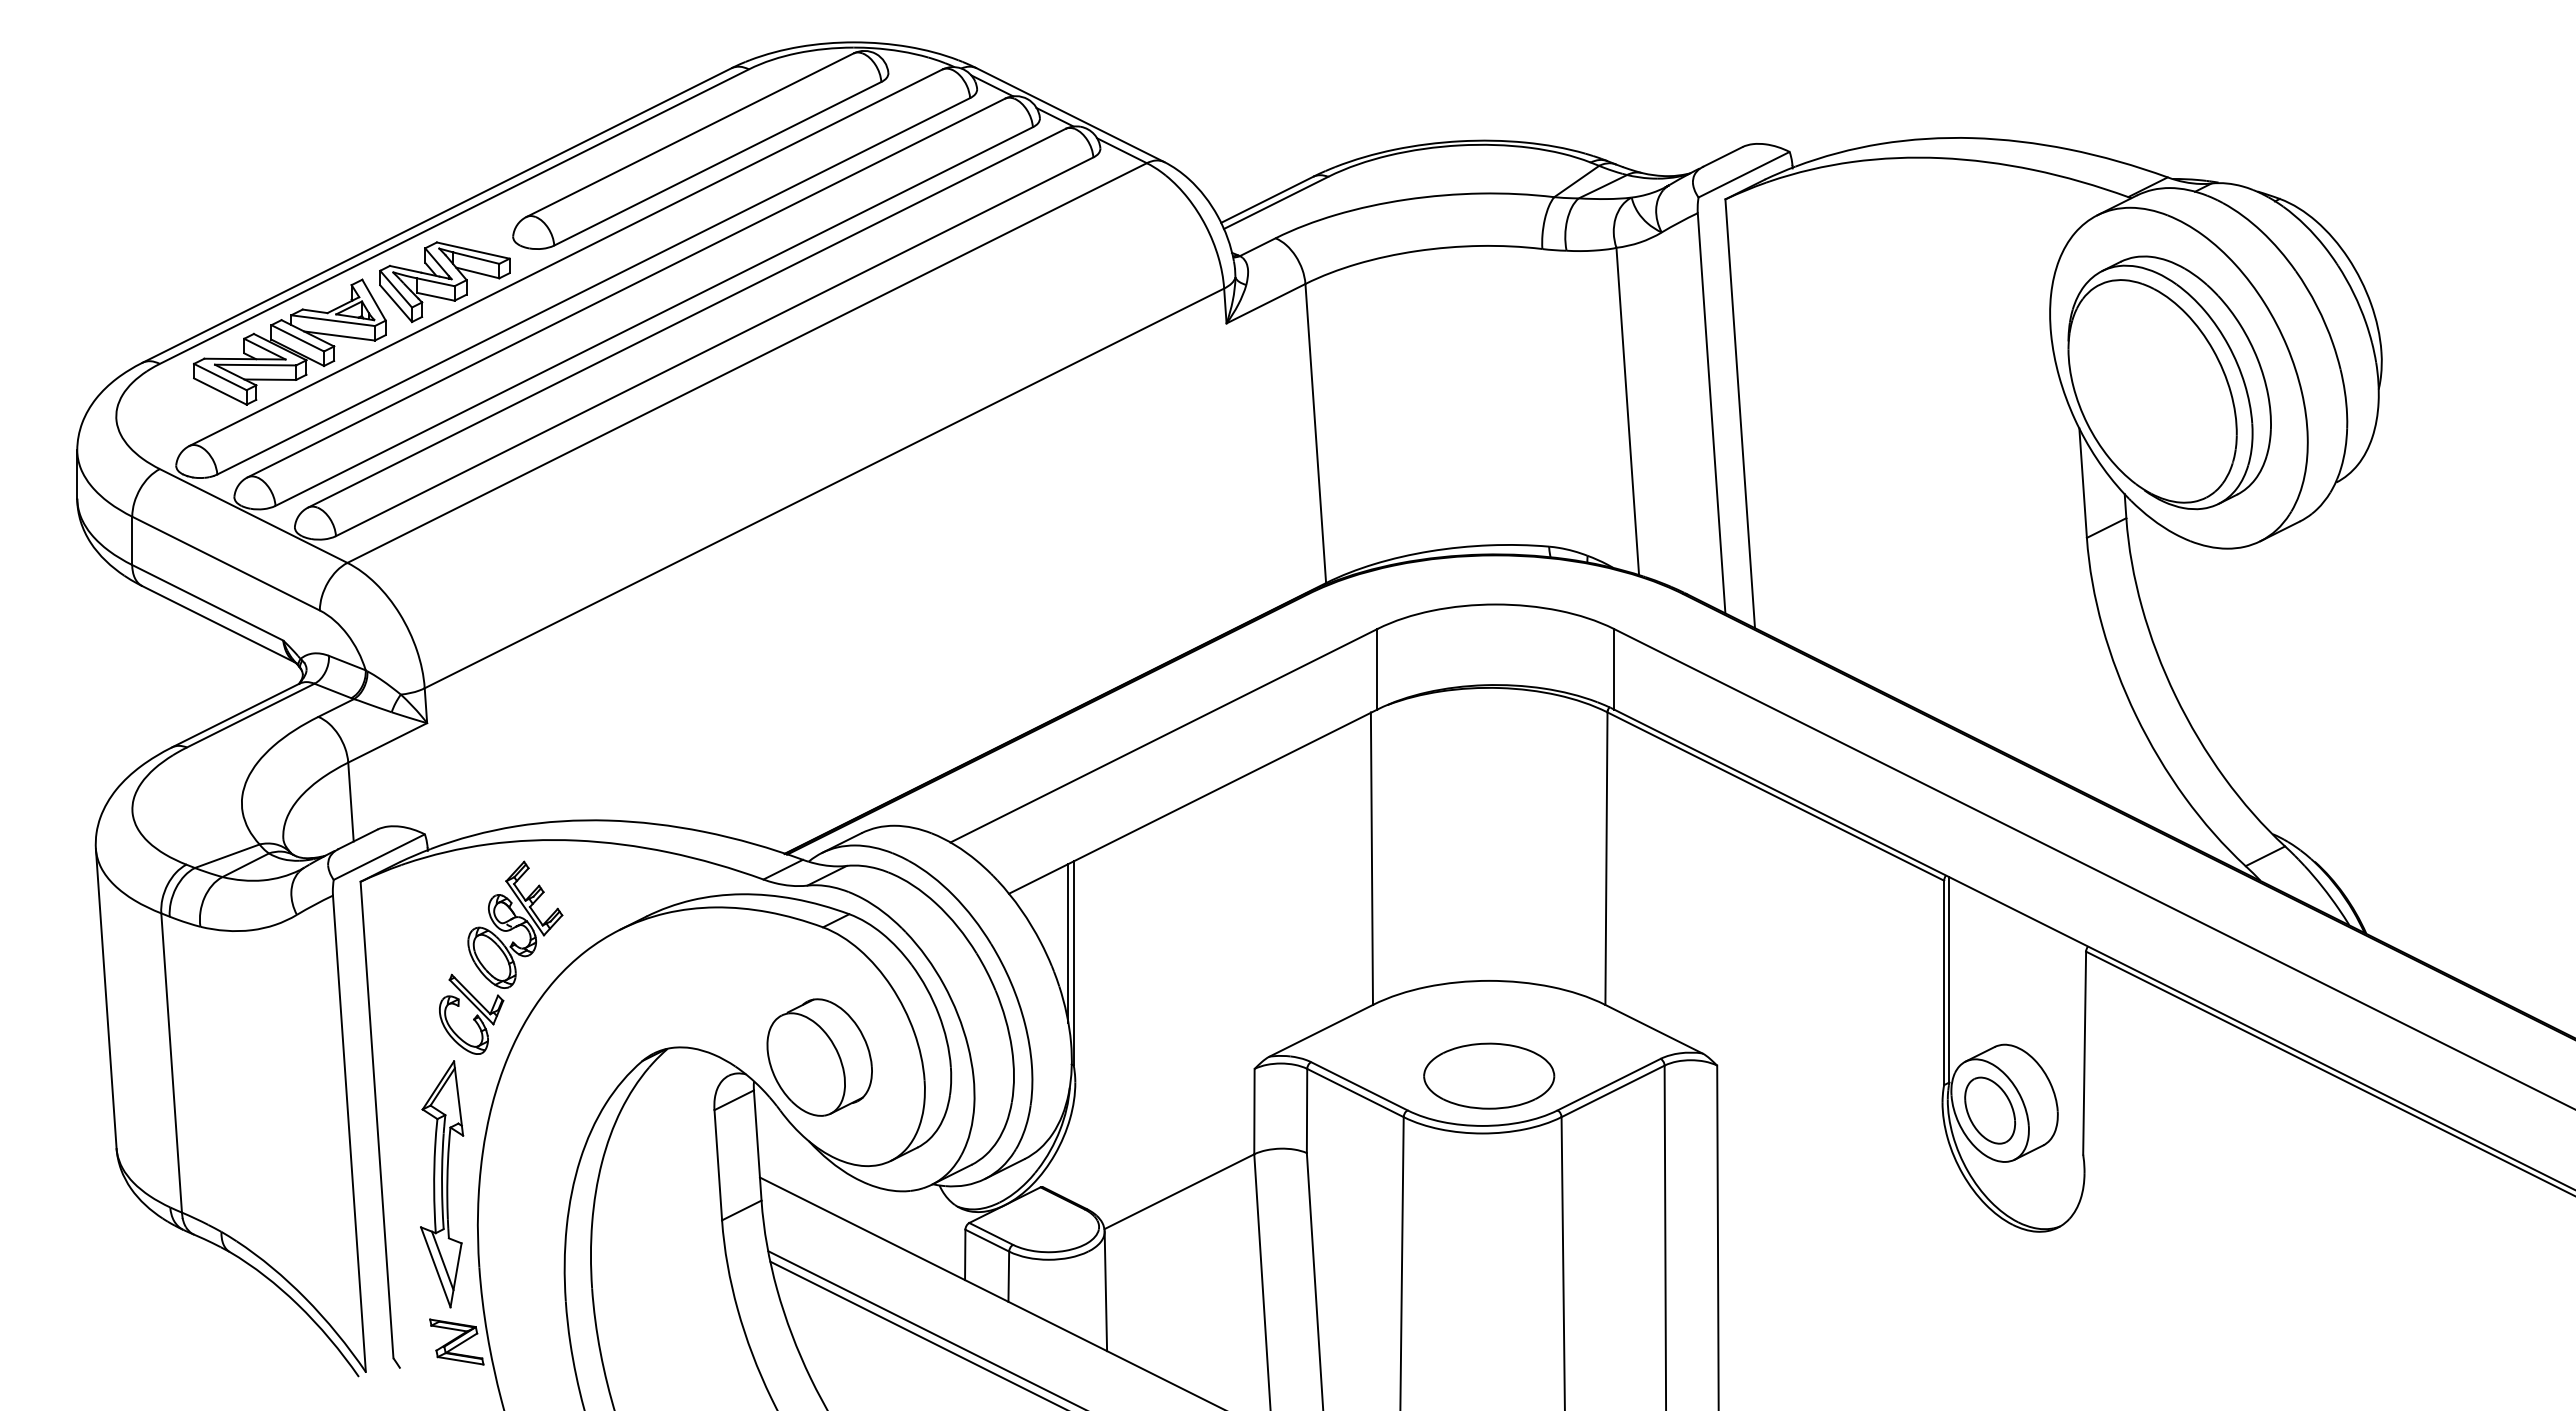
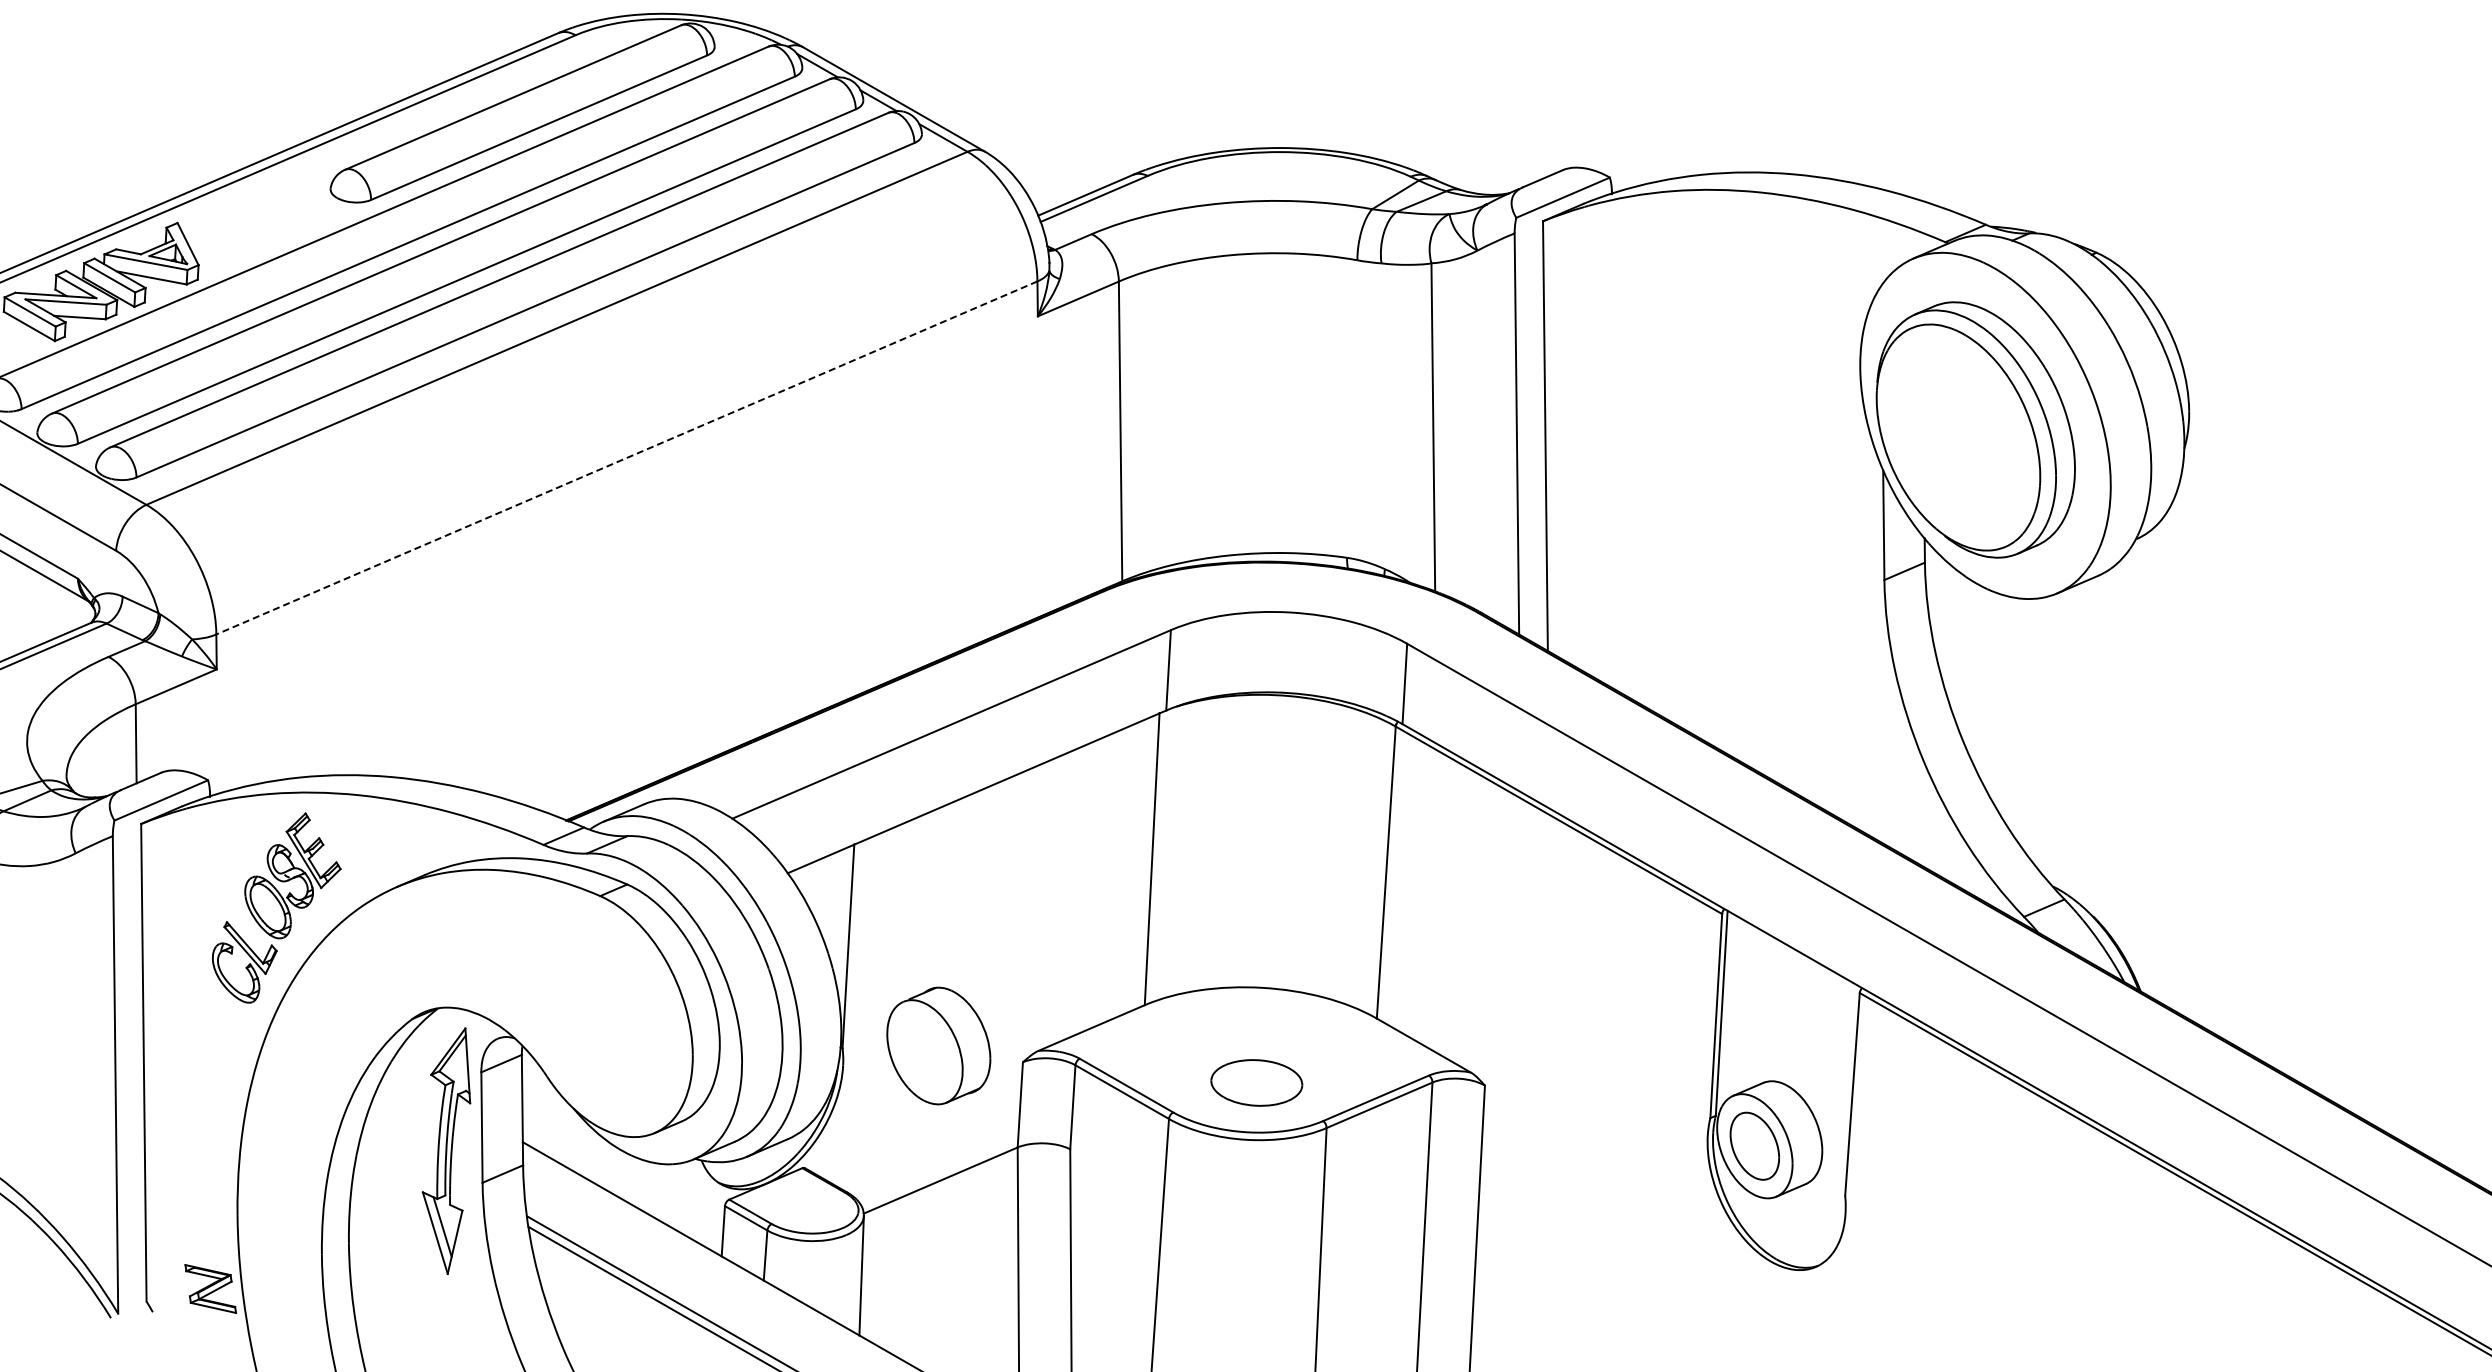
part: (444, 282) -> (259, 230), removed
line: (824, 488) -> (626, 458), solid -> dashed
line: (1068, 943) -> (844, 926), removed
part: (819, 1057) -> (938, 1045), moved
part: (1489, 1075) -> (1257, 1082), size x0.7
part: (442, 1184) -> (446, 1150), moved

